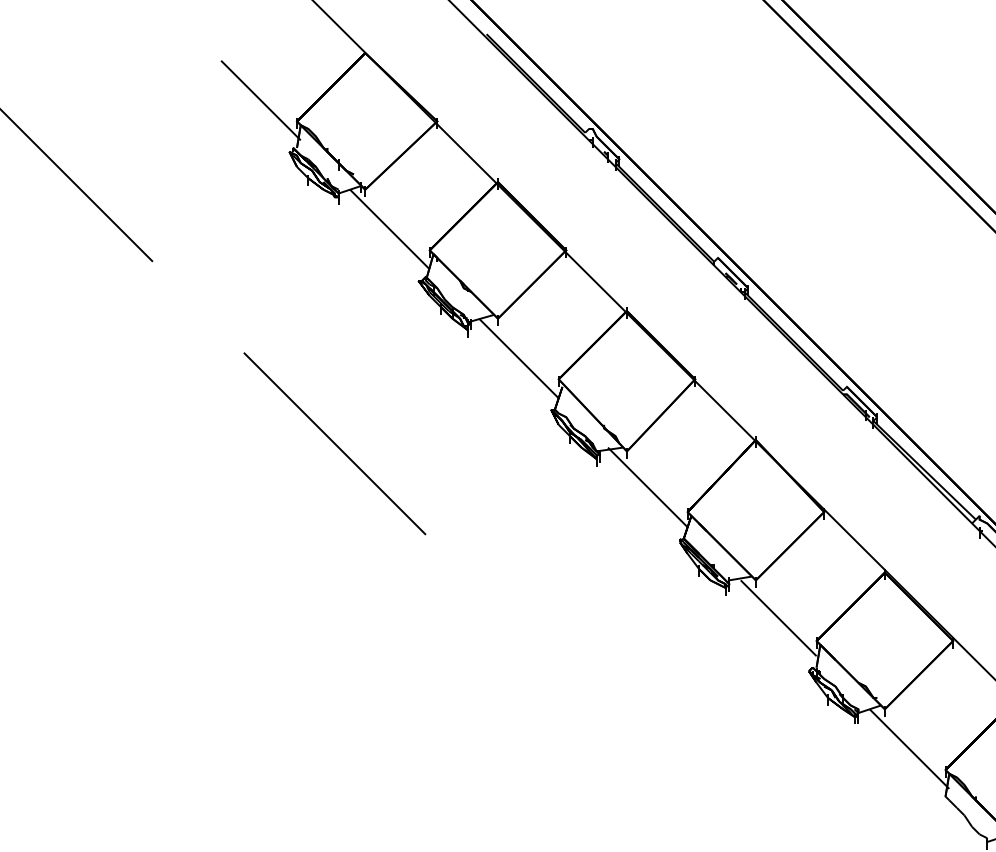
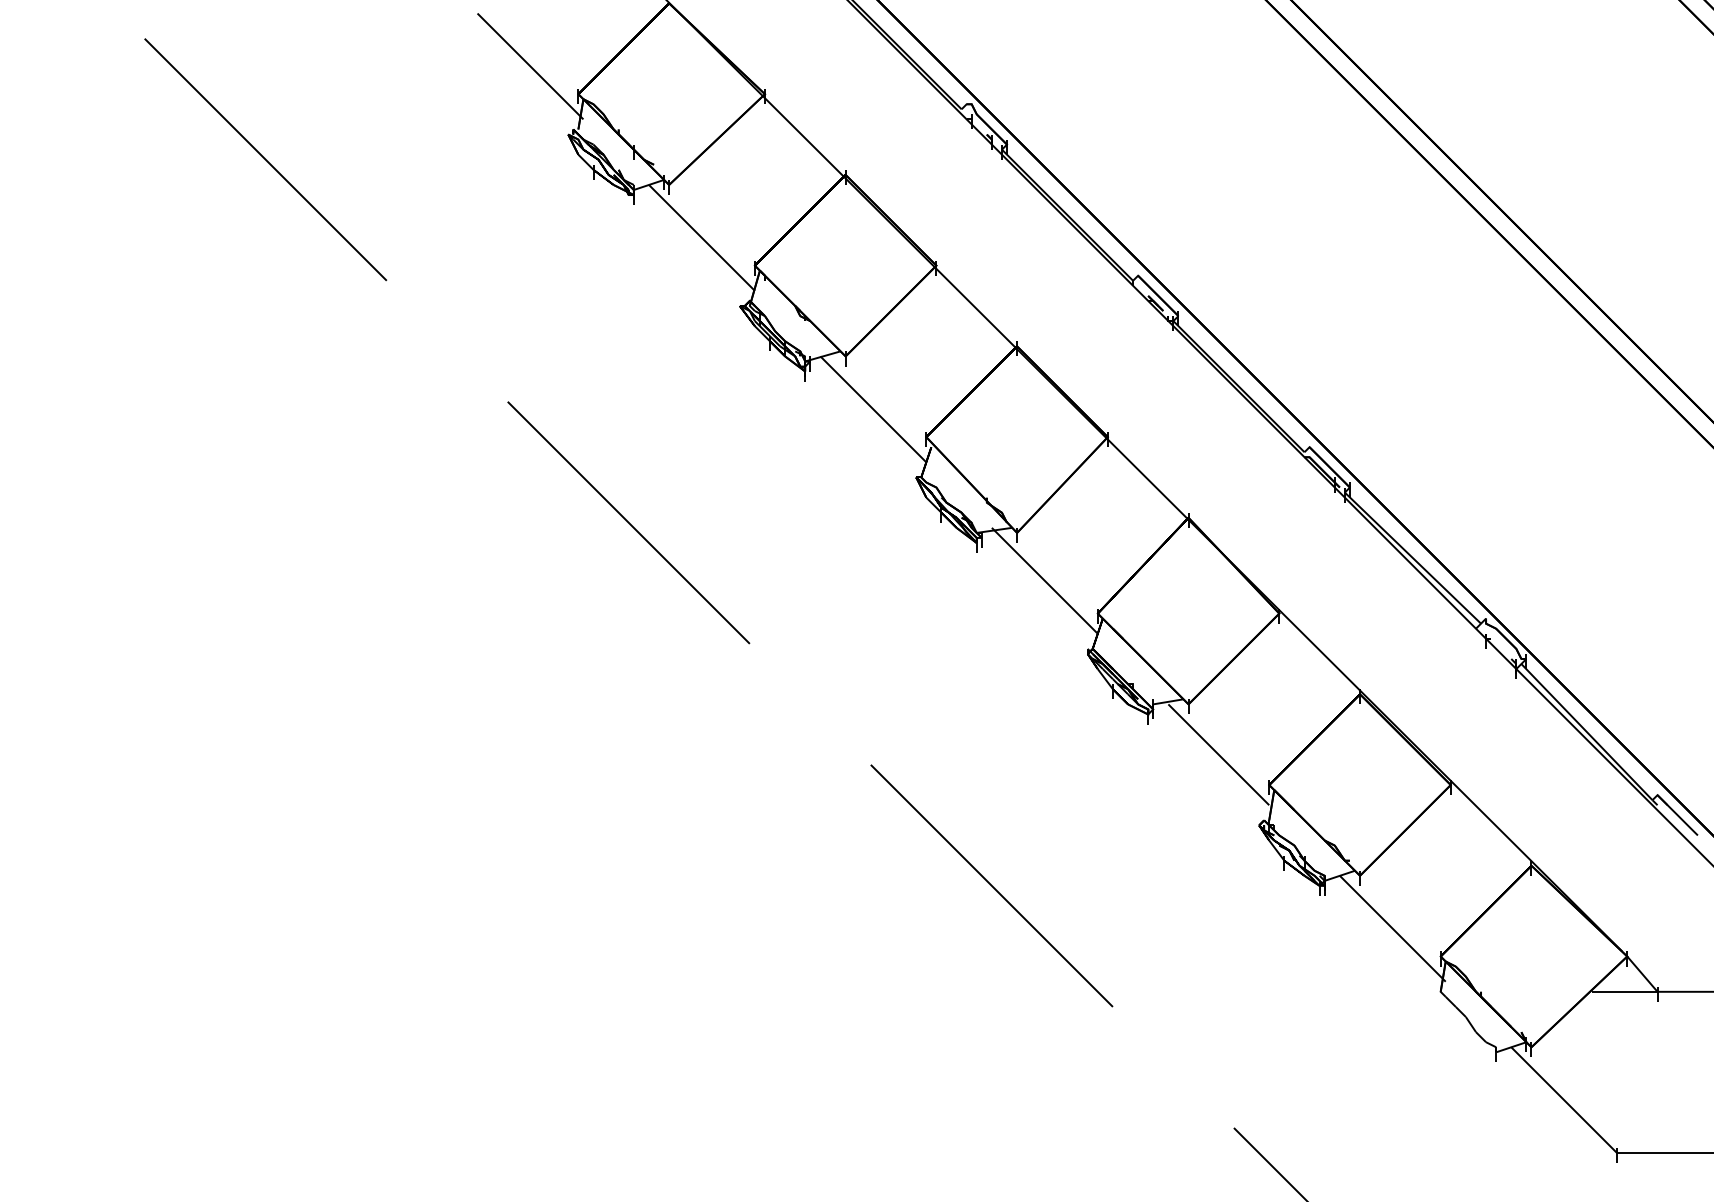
line: (607, 716) -> (991, 885), added

